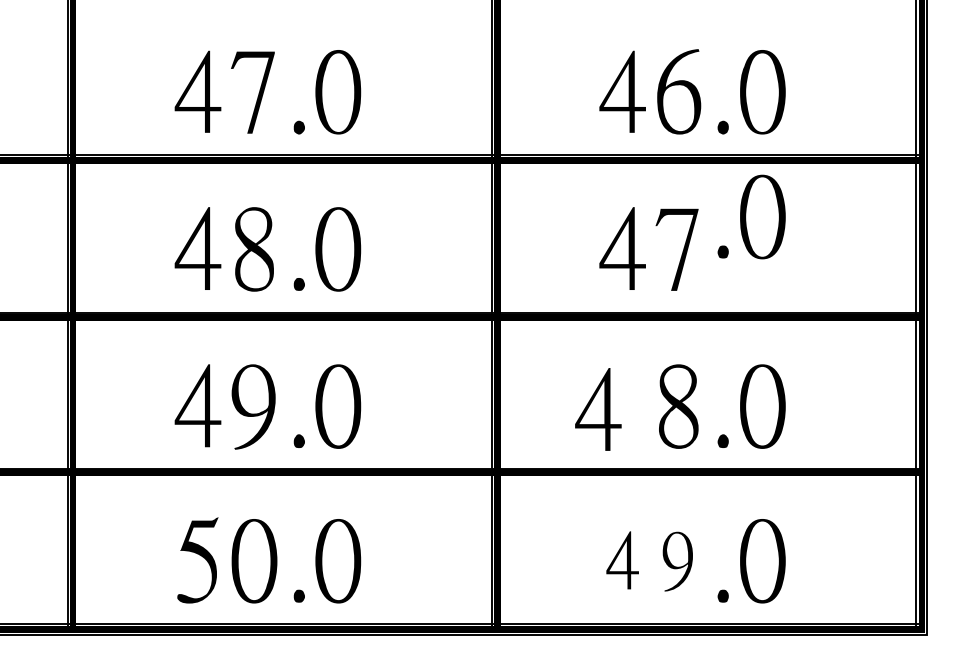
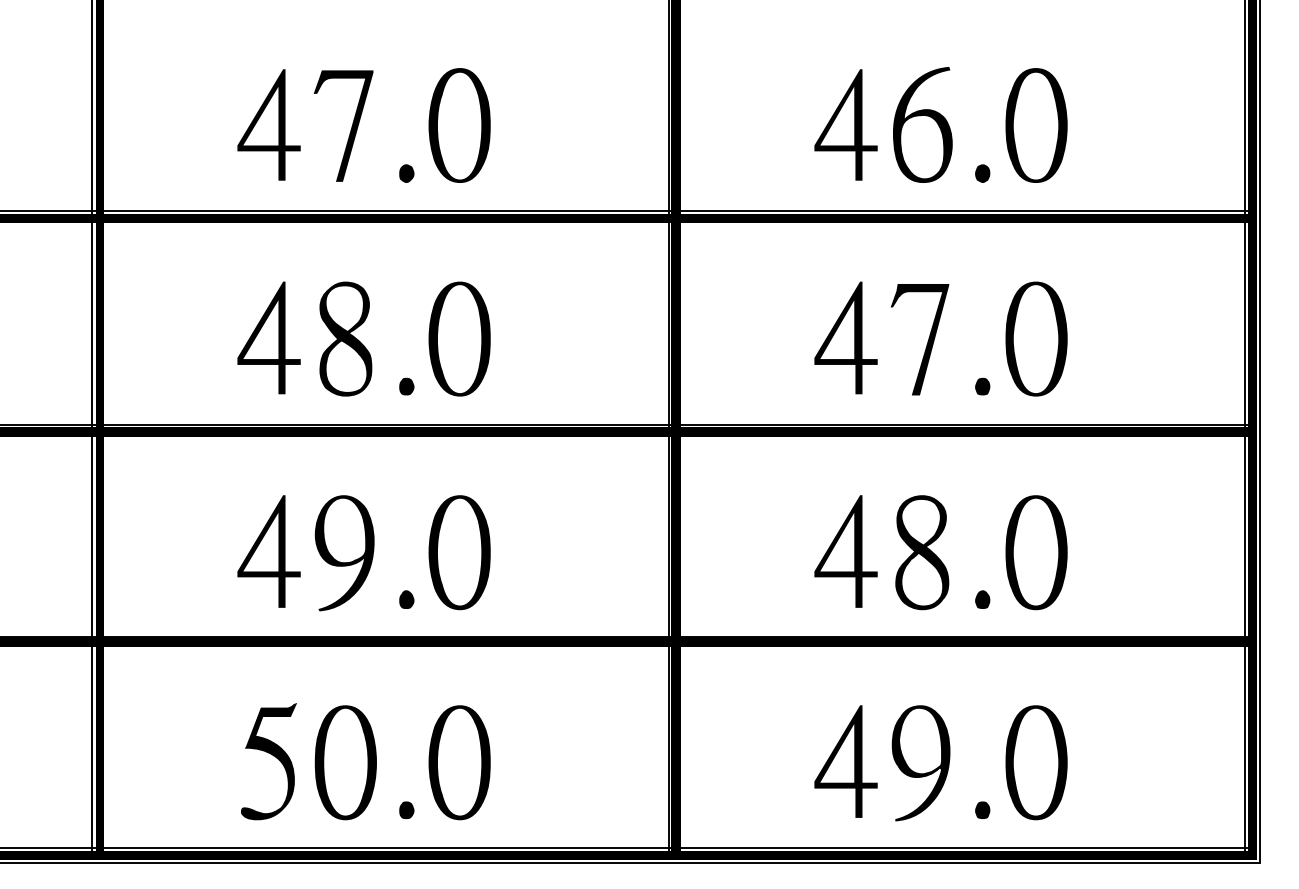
part: (751, 216) -> (1021, 338), moved
part: (597, 409) -> (845, 551), moved
part: (622, 560) -> (845, 761), size x1.43
part: (677, 561) -> (920, 763), size x1.43

